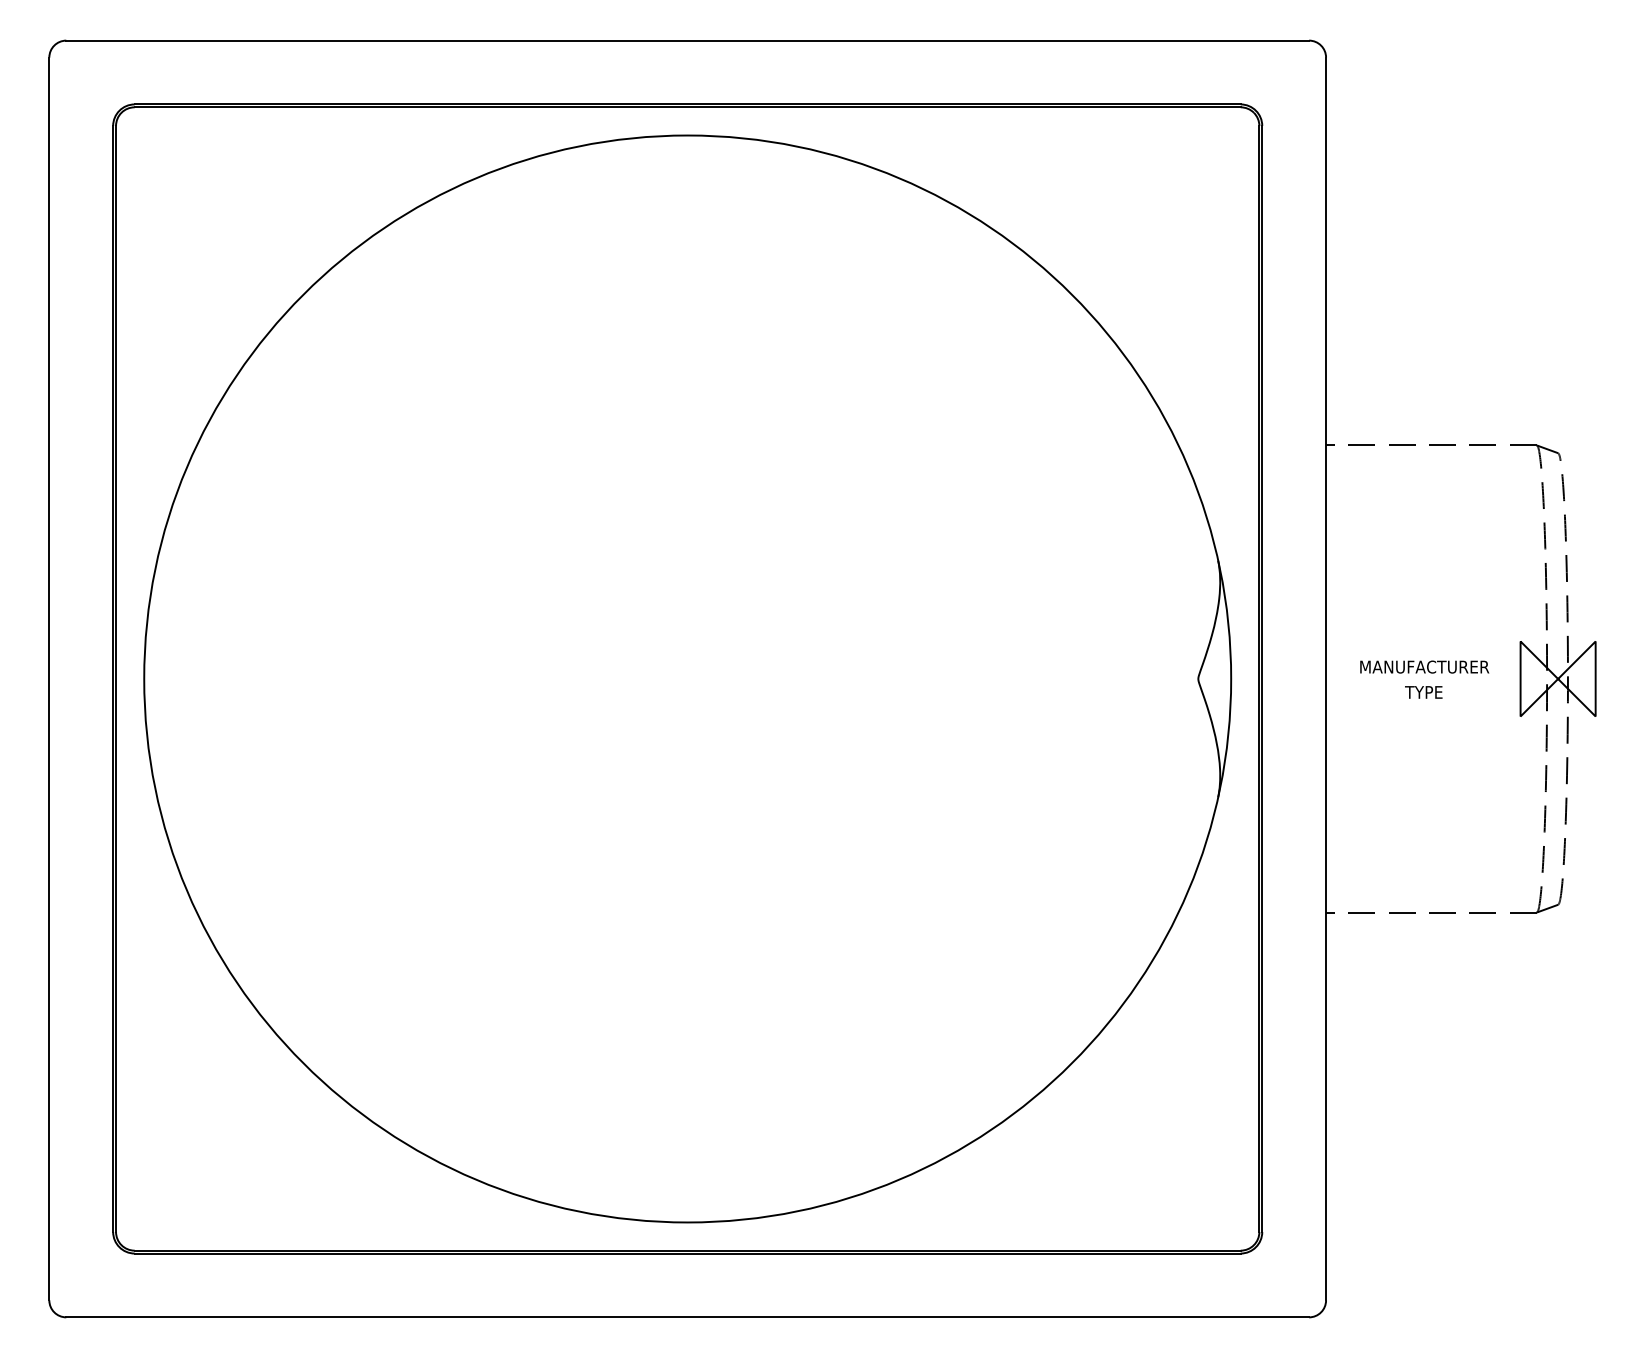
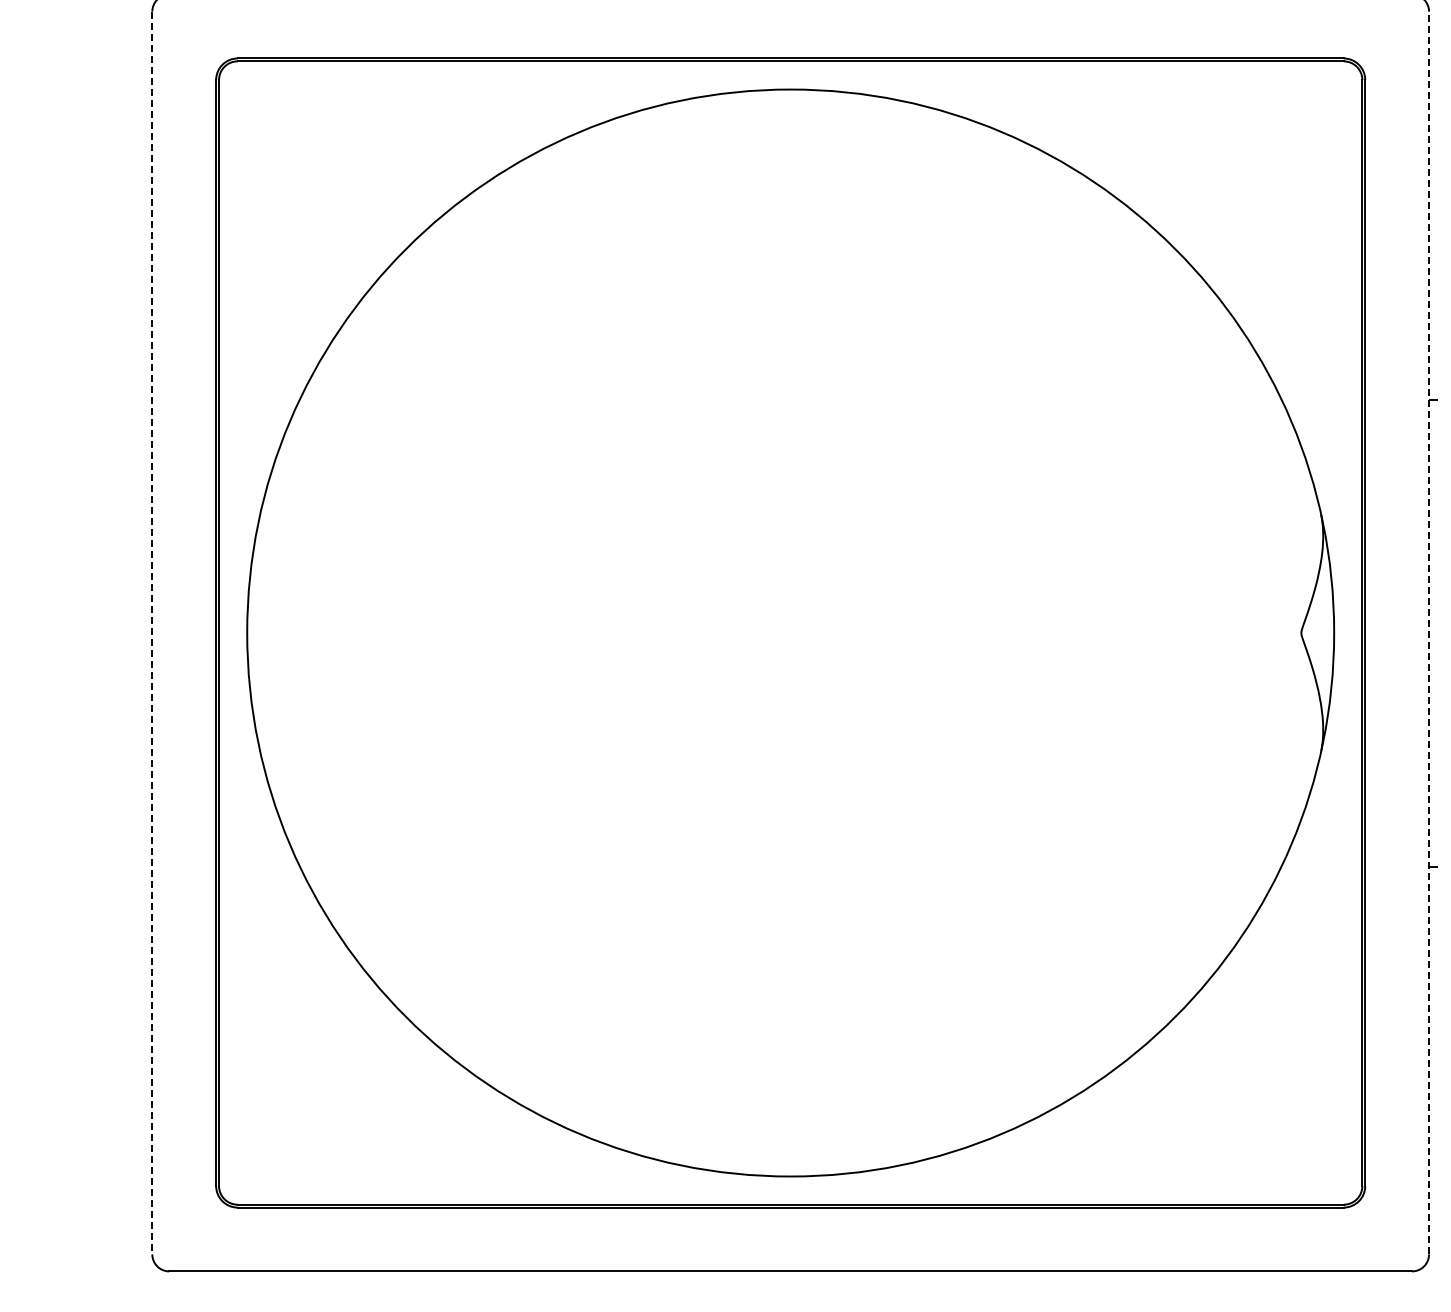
line: (1326, 678) -> (1429, 632), solid -> dashed
line: (49, 679) -> (152, 633), solid -> dashed

